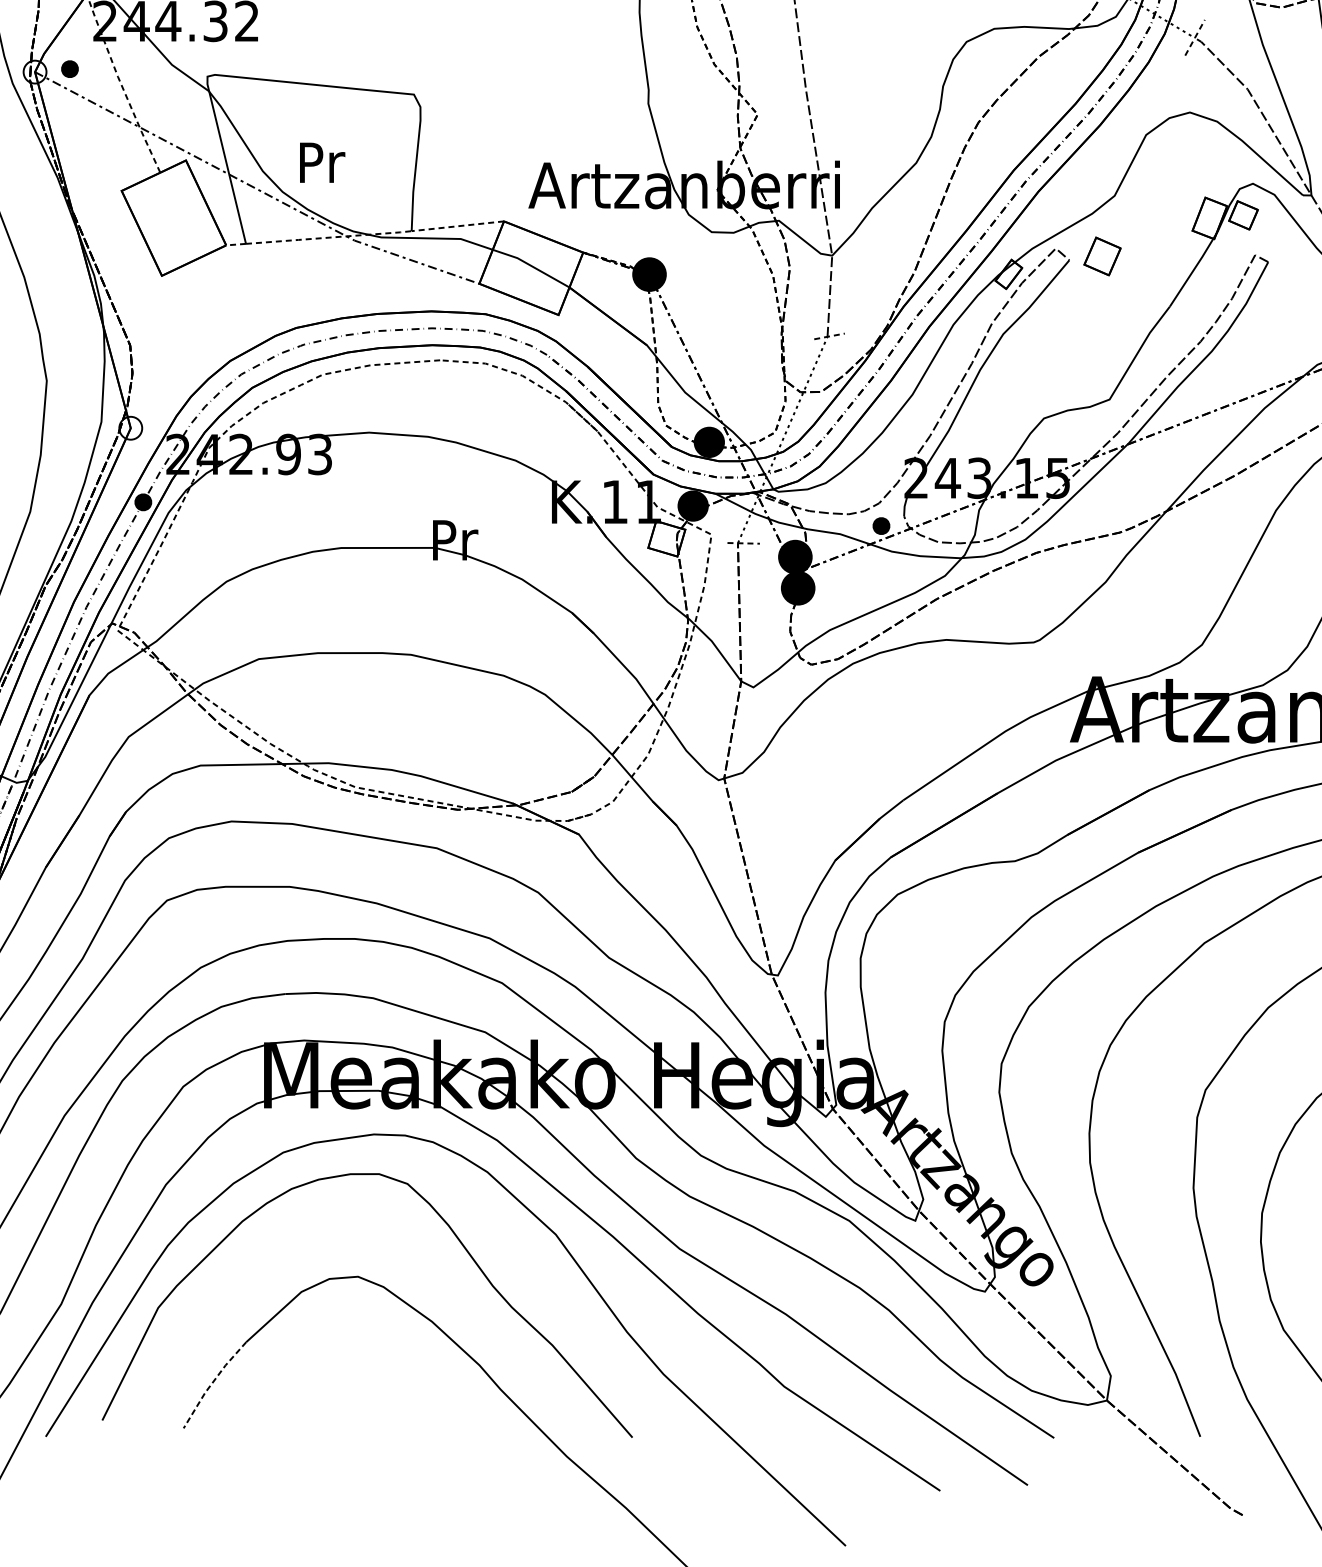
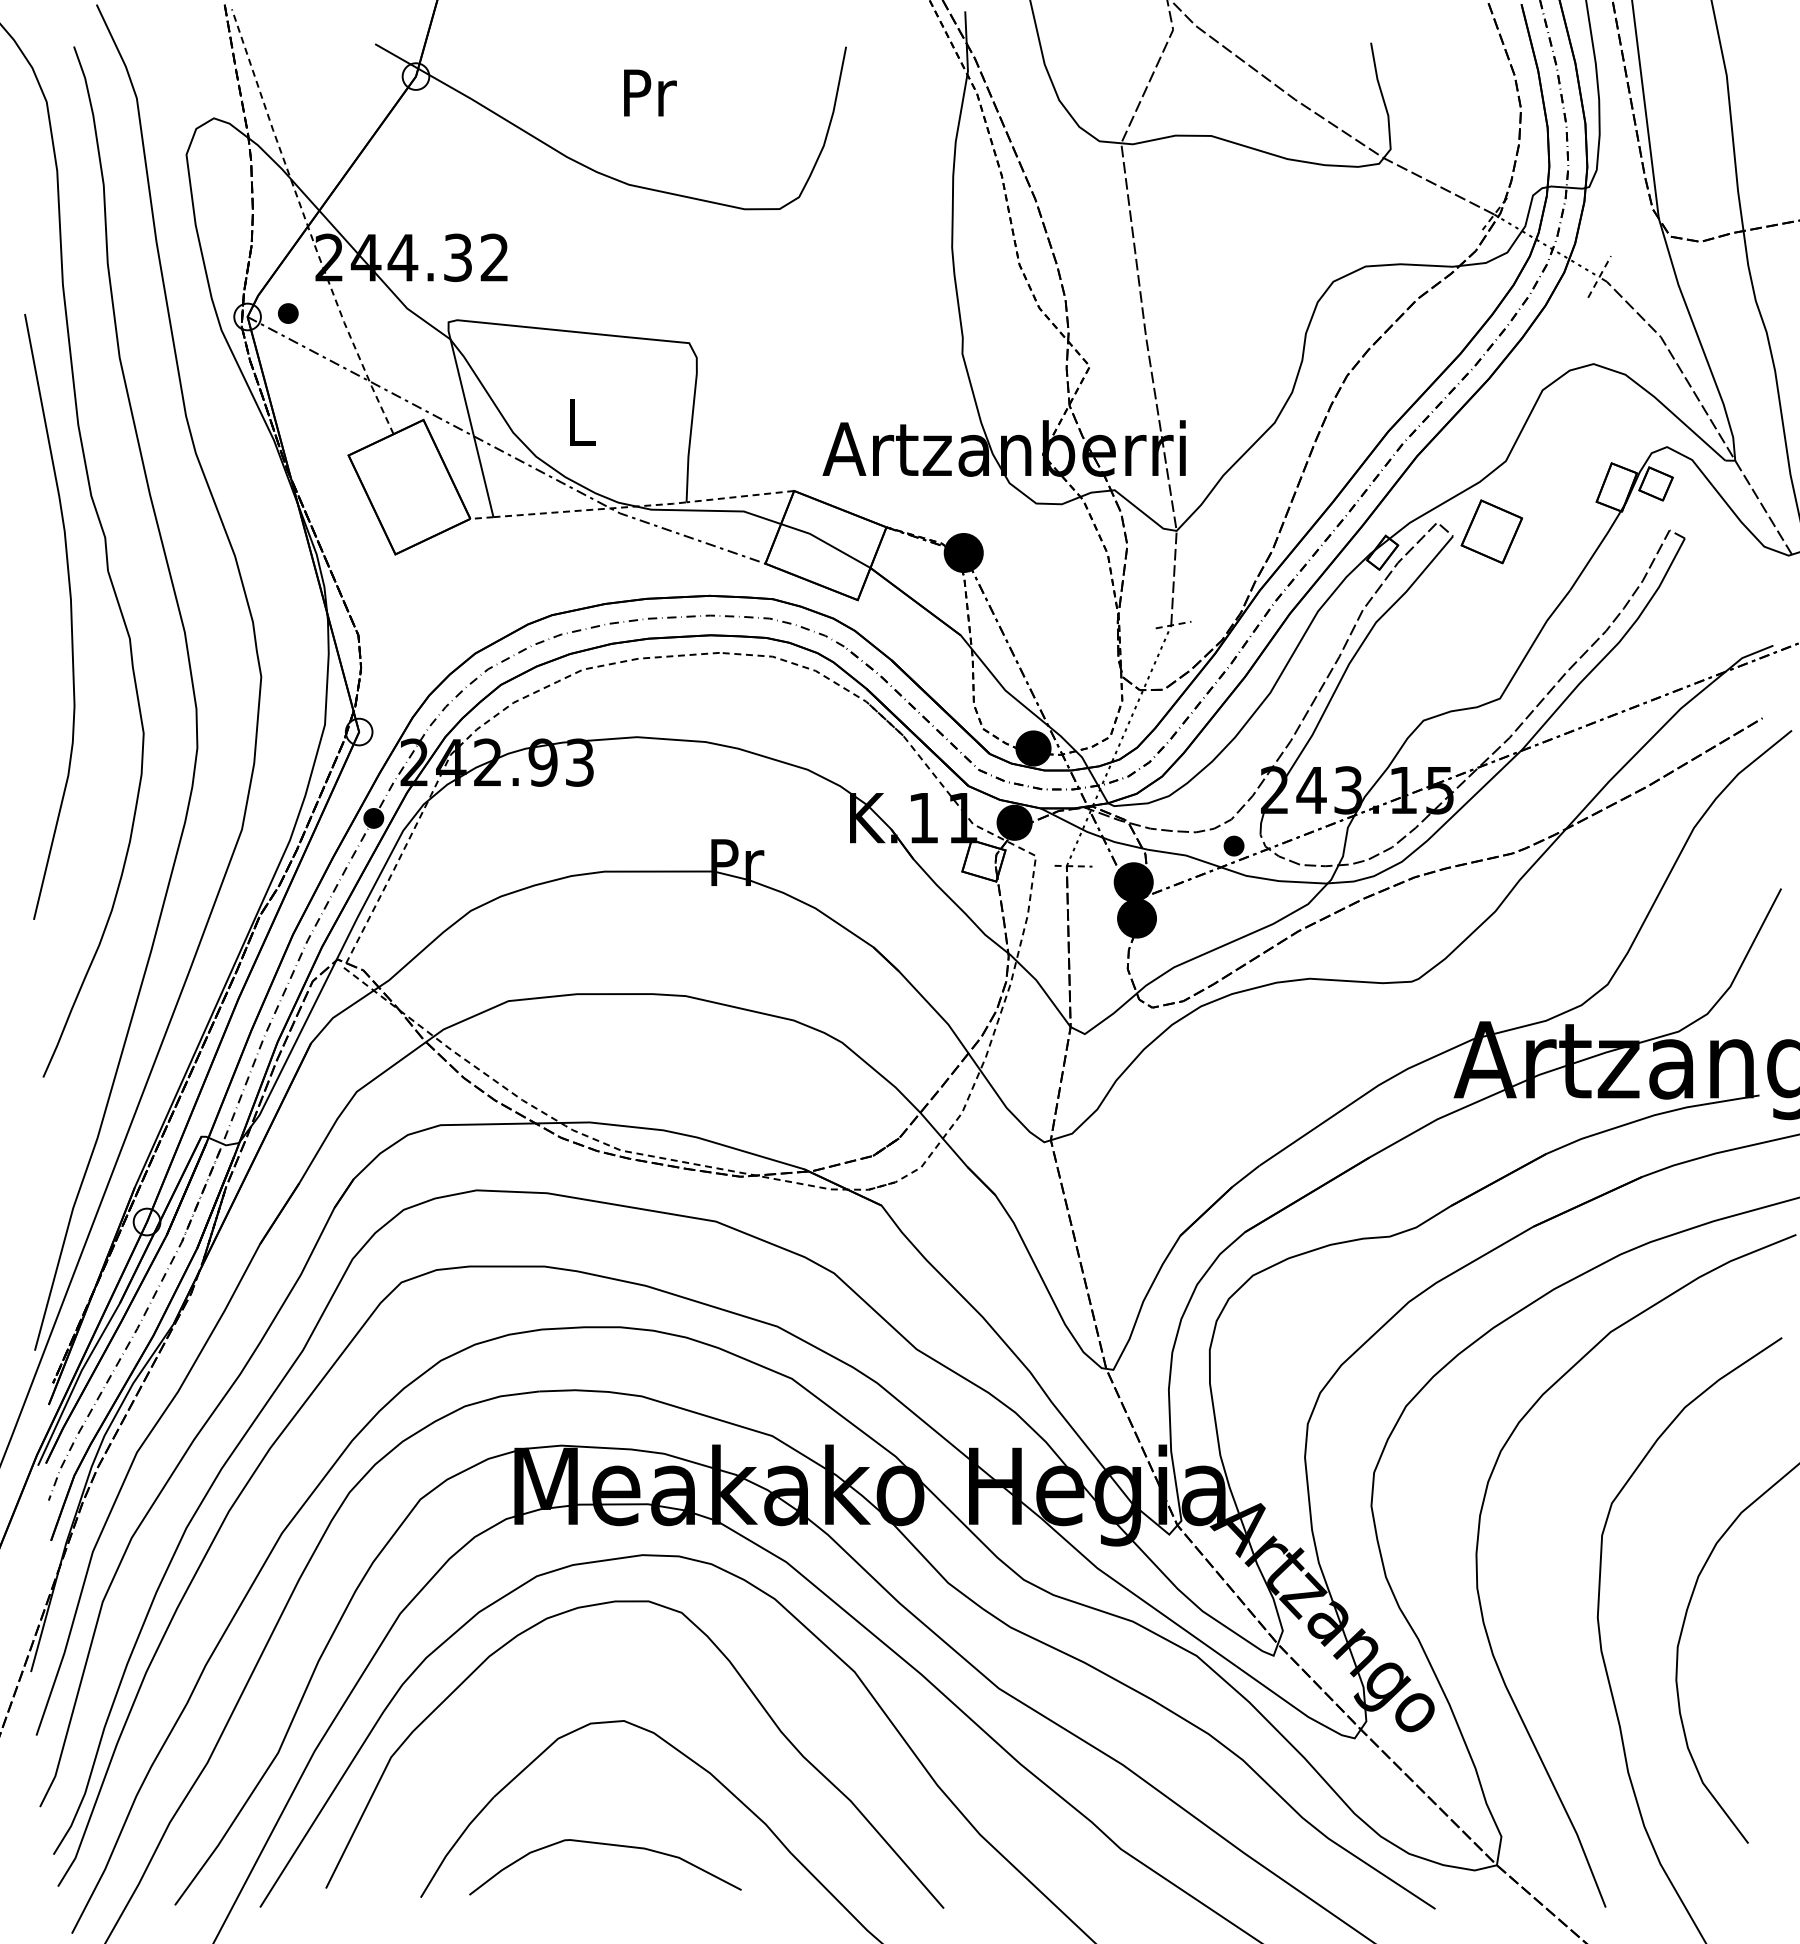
text: (322, 162) -> (582, 422), Pr -> L
part: (1102, 256) -> (1491, 531), size x1.43
line: (212, 1382) -> (454, 1844), dashed -> solid
curve: (342, 1383) -> (606, 1845), added

